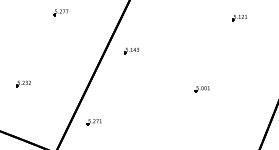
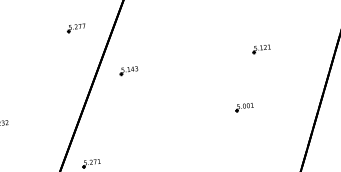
part: (60, 12) -> (75, 28), moved
part: (239, 17) -> (261, 48), moved
part: (201, 89) -> (243, 107), moved

